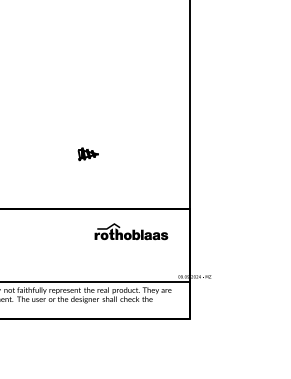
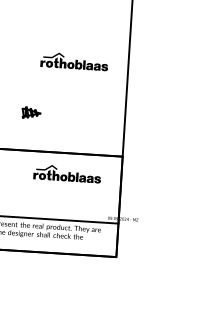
part: (131, 109) -> (74, 61), added
part: (87, 154) -> (30, 113), moved

